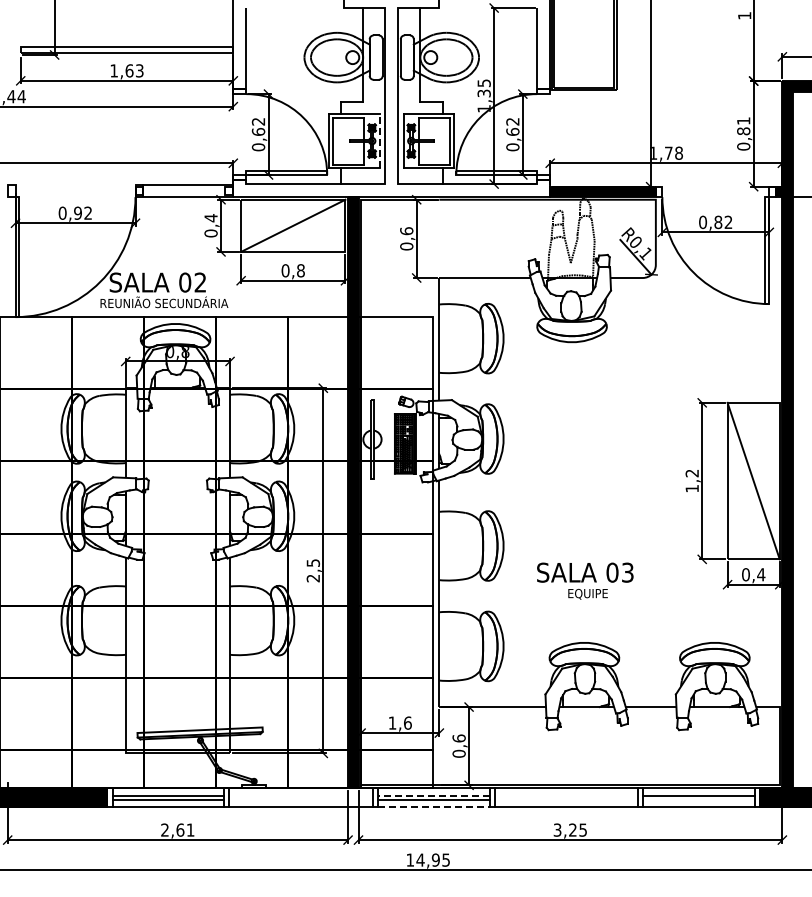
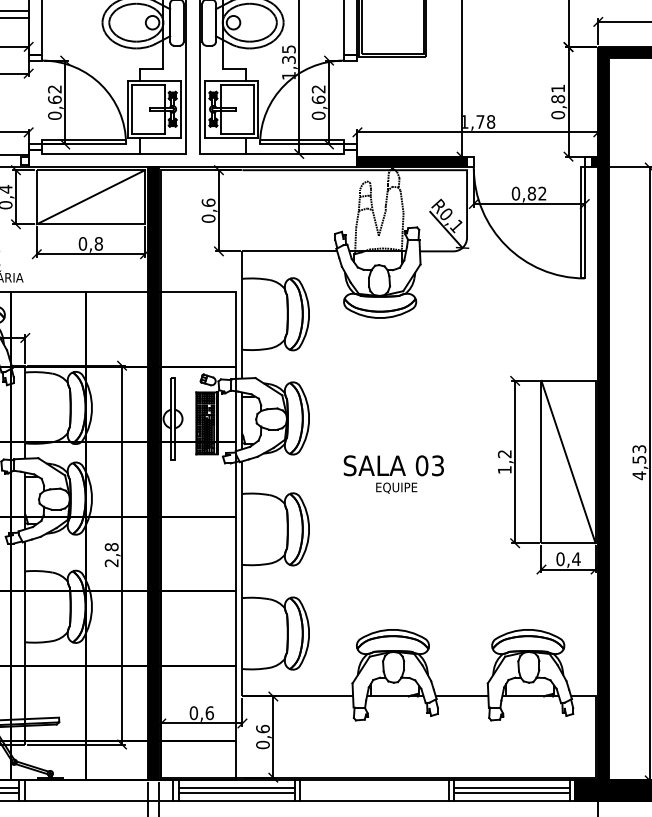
line: (380, 140) -> (181, 108), dashed -> solid
text: (312, 563) -> (110, 547), 2,5 -> 2,8
text: (585, 580) -> (394, 473), moved
text: (392, 722) -> (193, 712), 1,6 -> 0,6
line: (433, 795) -> (236, 788), dashed -> solid
line: (698, 799) -> (511, 792), added
line: (433, 807) -> (236, 800), dashed -> solid

